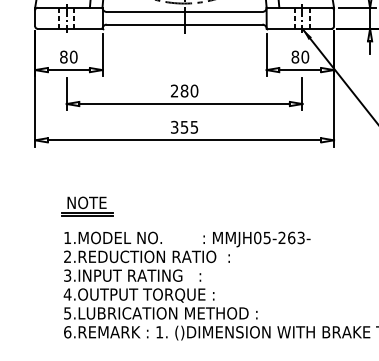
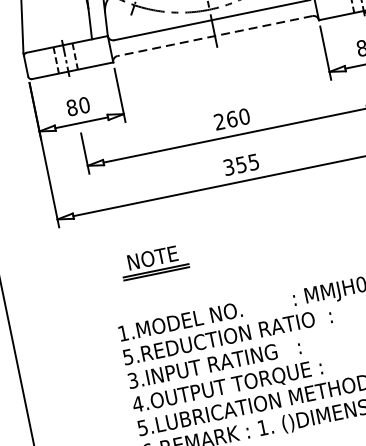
line: (184, 24) -> (214, 35), solid -> dashed
text: (184, 90) -> (231, 118), 280 -> 260
part: (87, 206) -> (154, 262), moved
text: (67, 256) -> (127, 356), 2.REDUCTION -> 5.REDUCTION

